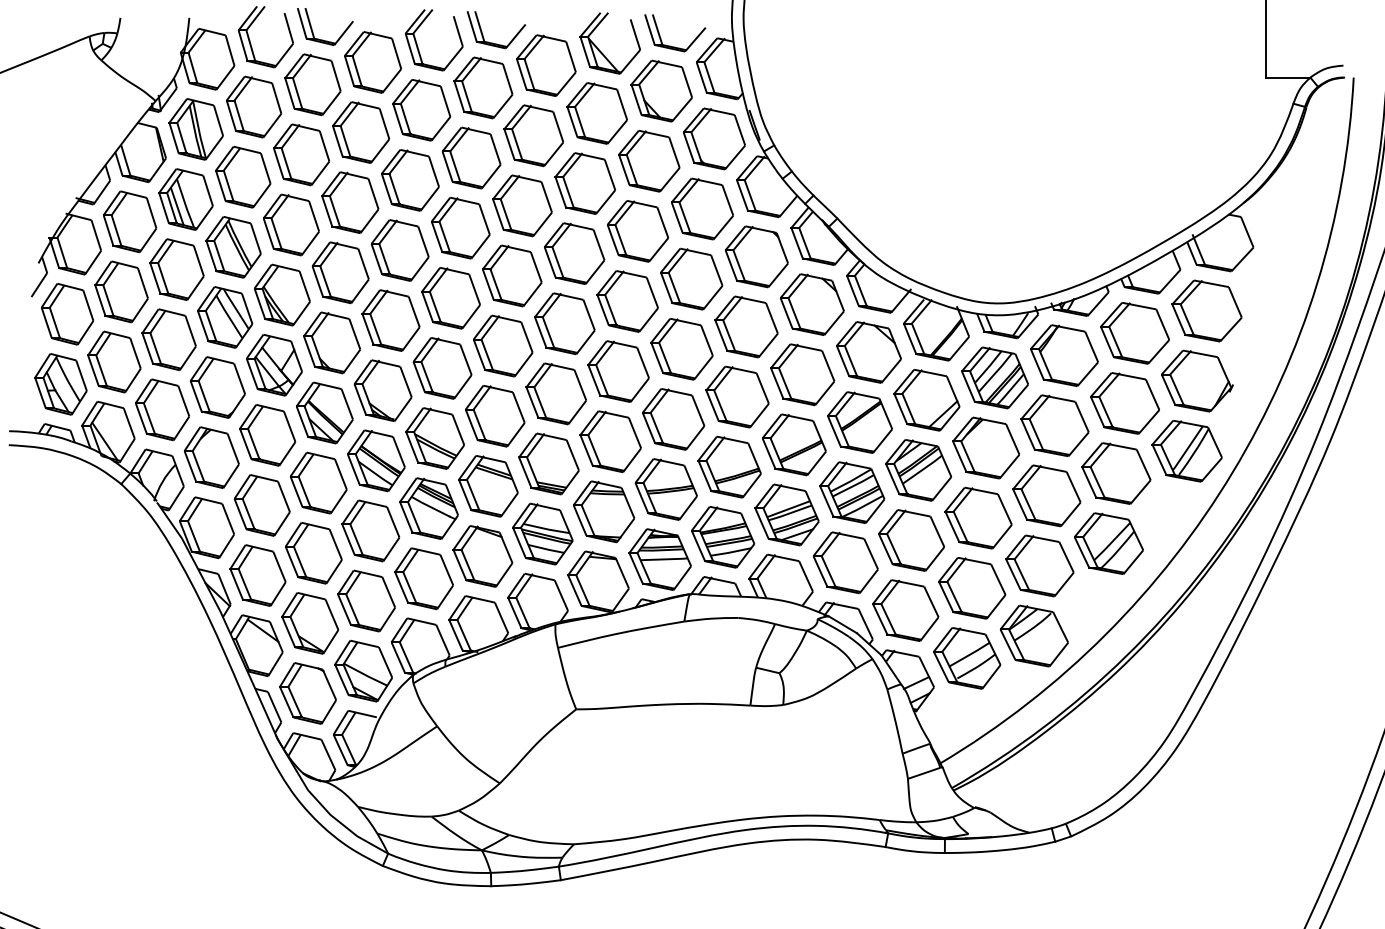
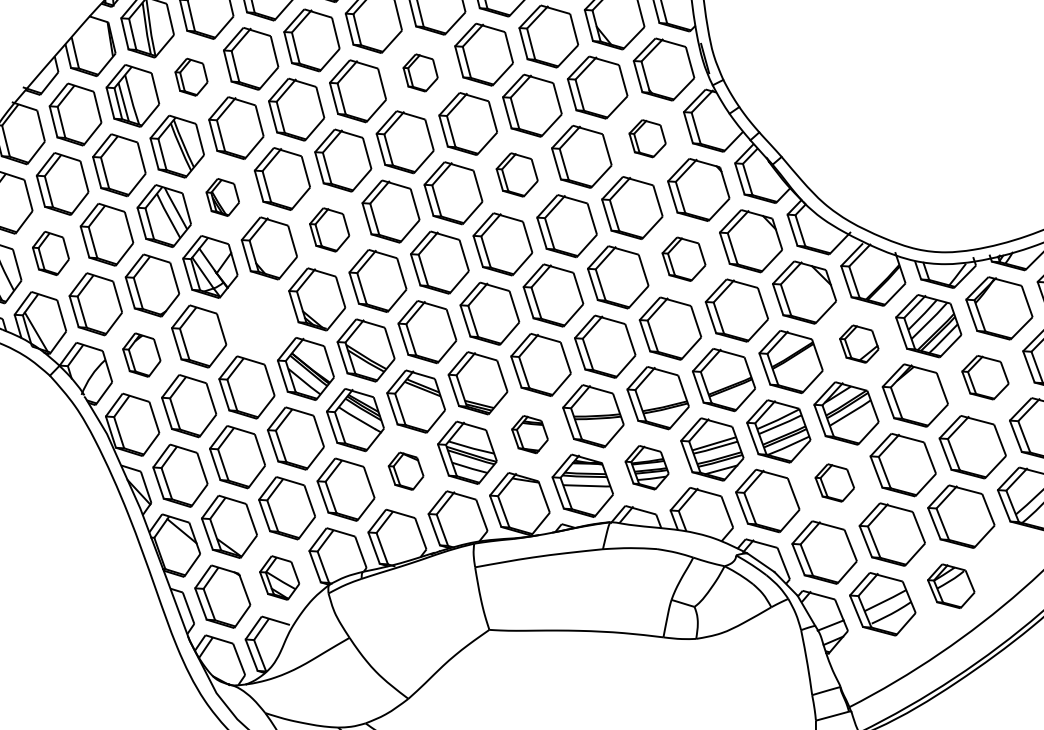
part: (471, 157) -> (420, 72), size x0.6
part: (243, 176) -> (191, 76), size x0.6
part: (702, 208) -> (647, 138), size x0.6
part: (574, 253) -> (517, 174), size x0.7
part: (282, 294) -> (223, 196), size x0.6
part: (390, 320) -> (329, 229), size x0.7
part: (746, 326) -> (684, 258), size x0.7
part: (114, 361) -> (51, 252), size x0.7
part: (926, 400) -> (858, 344), size x0.6
part: (324, 412) -> (257, 317), removed
part: (1054, 425) -> (984, 377), size x0.7
part: (211, 457) -> (141, 355), size x0.7
part: (604, 511) -> (530, 434), size x0.6
part: (723, 537) -> (647, 467), size x0.7
part: (911, 540) -> (834, 483), size x0.6
part: (482, 556) -> (405, 471), size x0.6
part: (1034, 635) -> (951, 585), size x0.7
part: (363, 670) -> (279, 577), size x0.7

